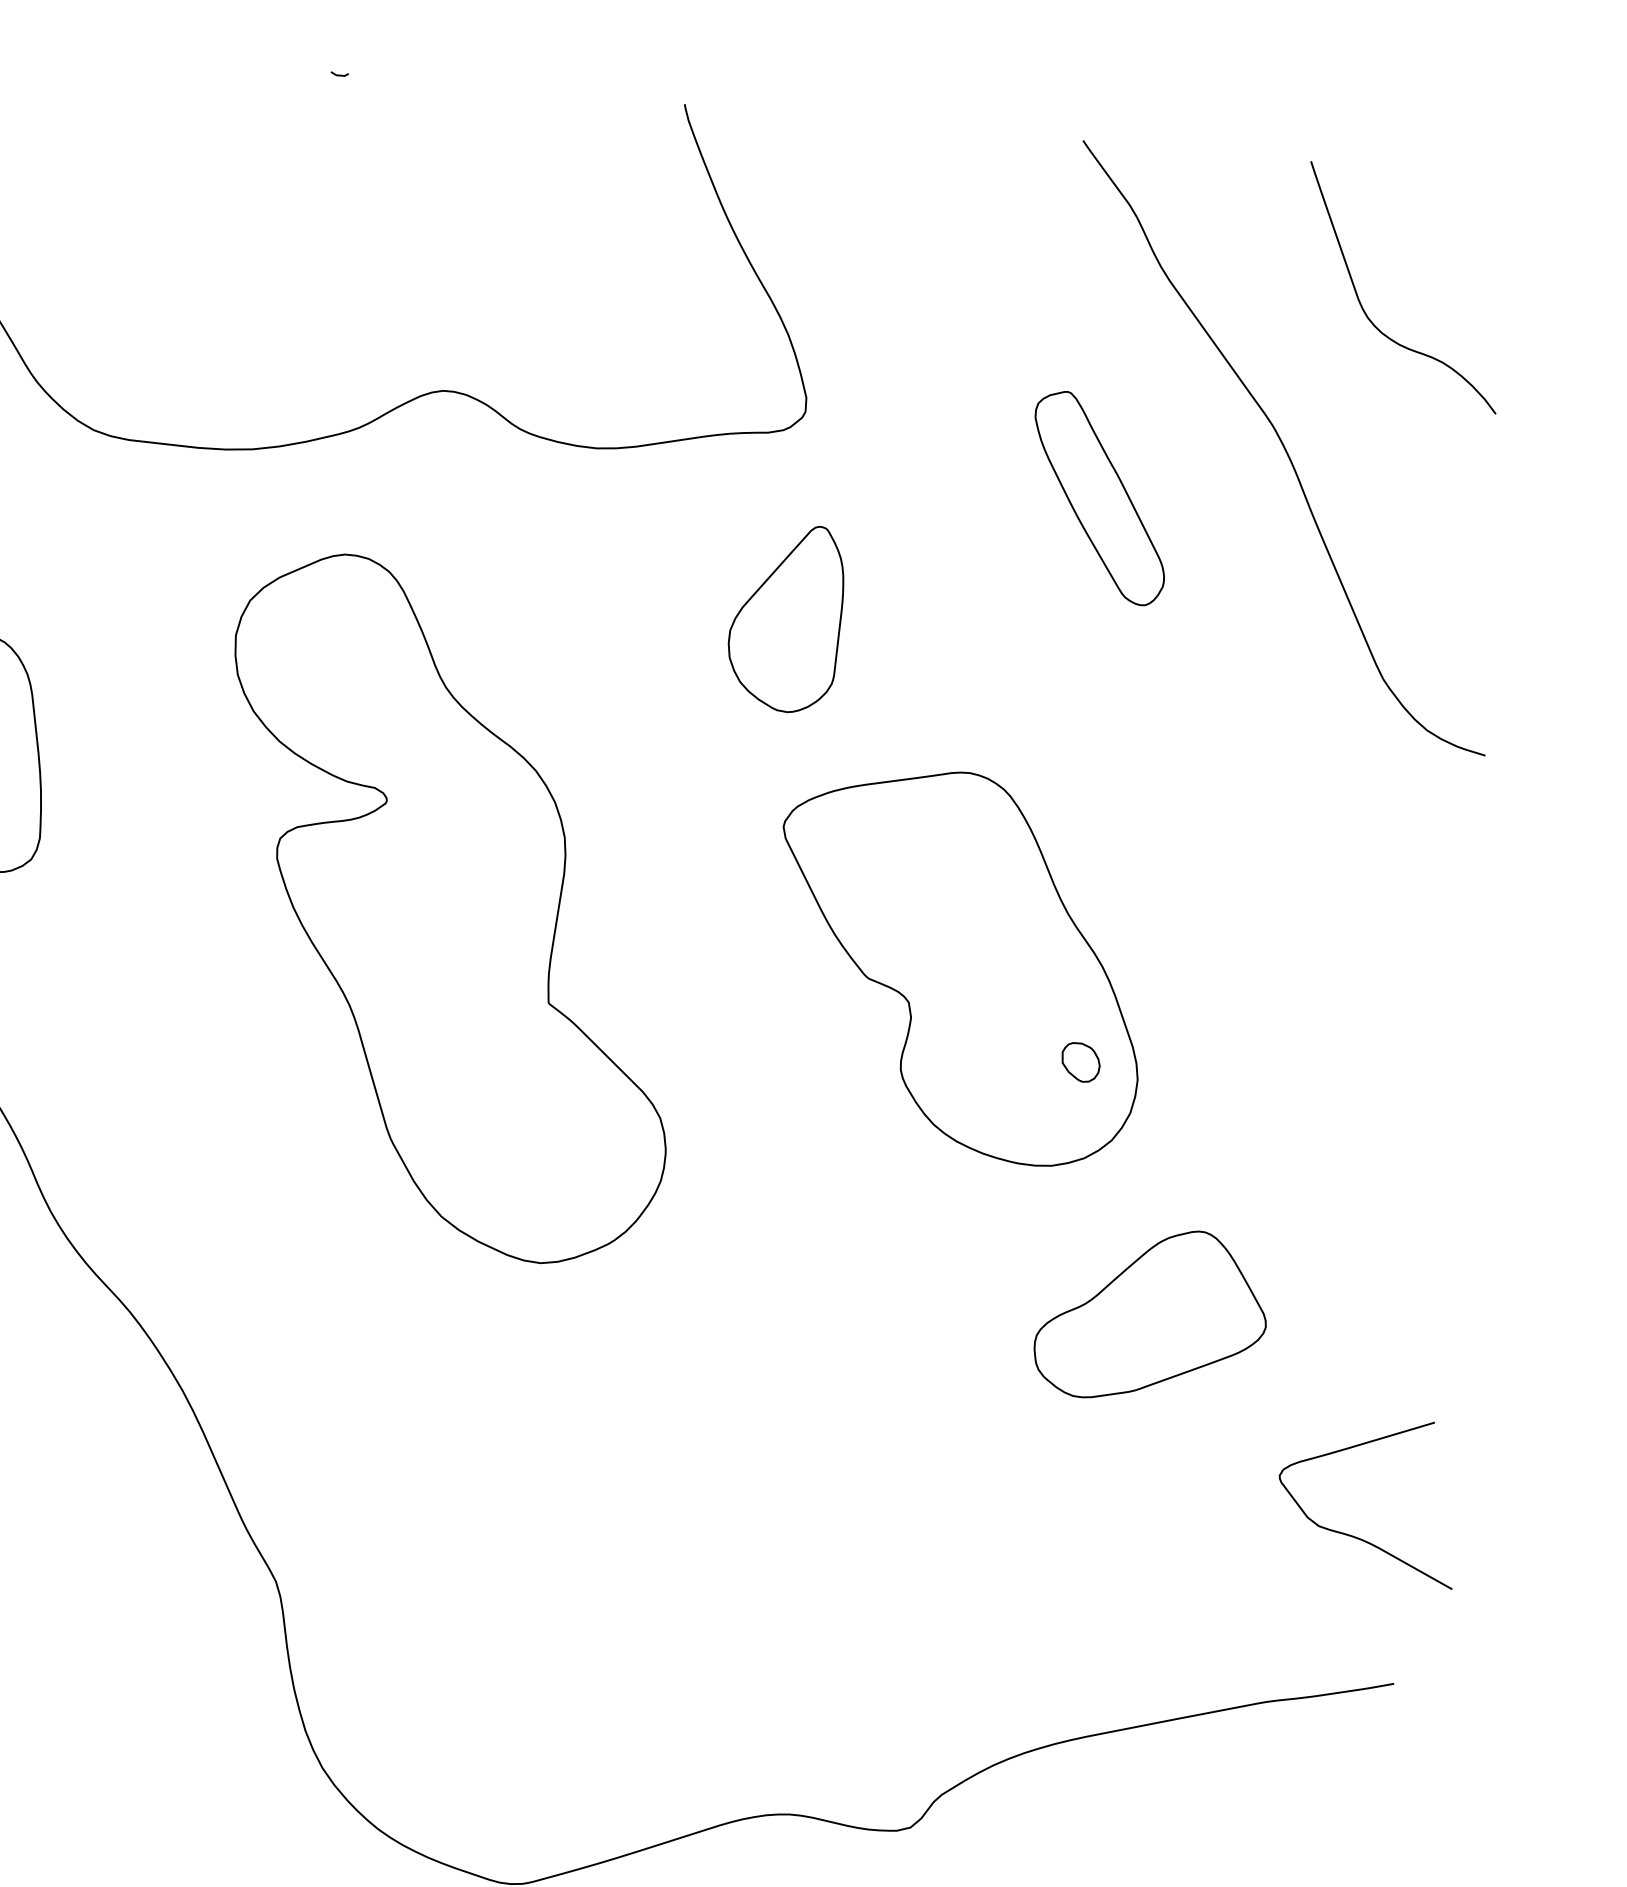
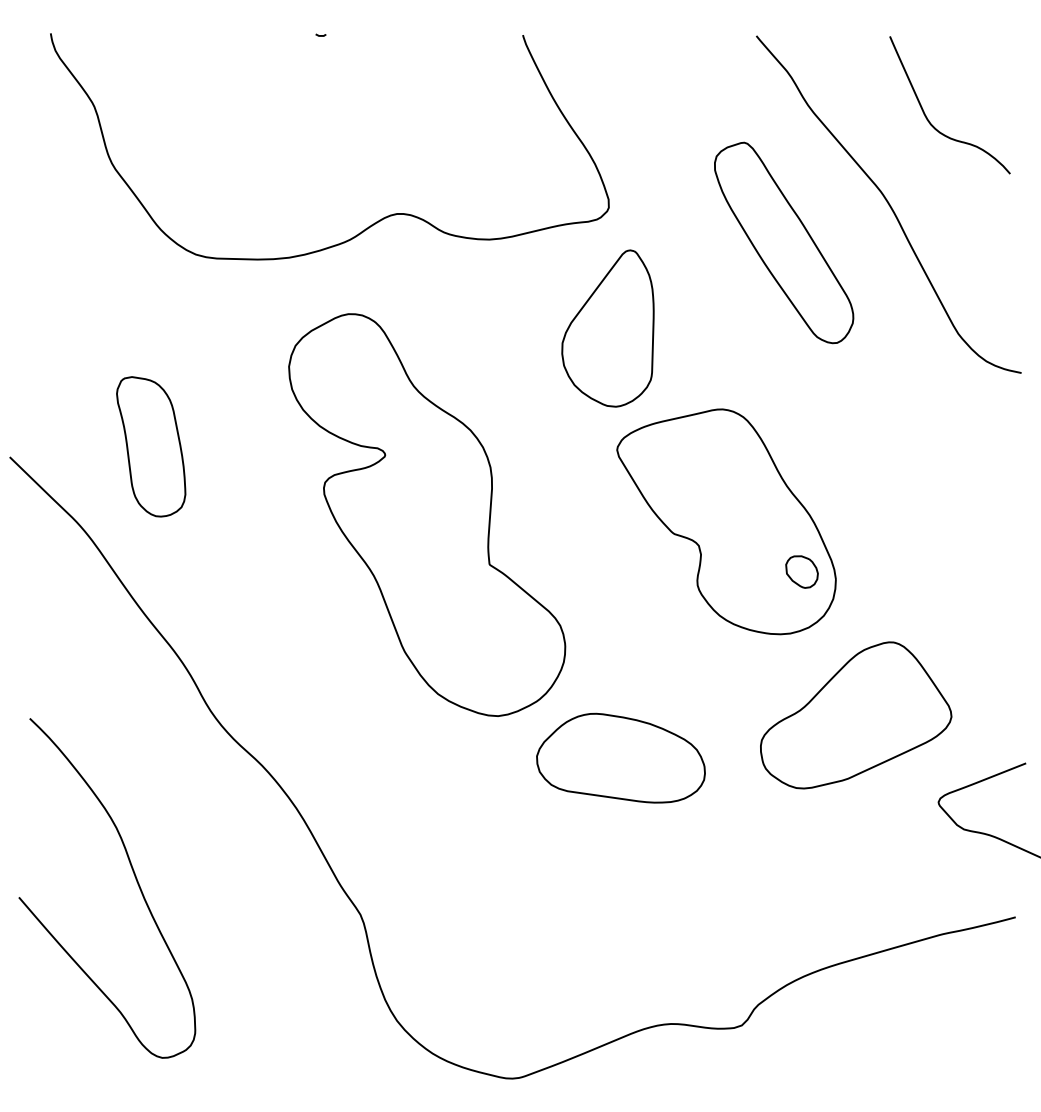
part: (1100, 497) -> (784, 242), size x1.67
part: (785, 617) -> (607, 328), size x1.43
part: (1080, 1061) -> (801, 571), size x1.43
part: (1152, 1315) -> (856, 715), size x1.43
part: (743, 1352) -> (620, 757), added

